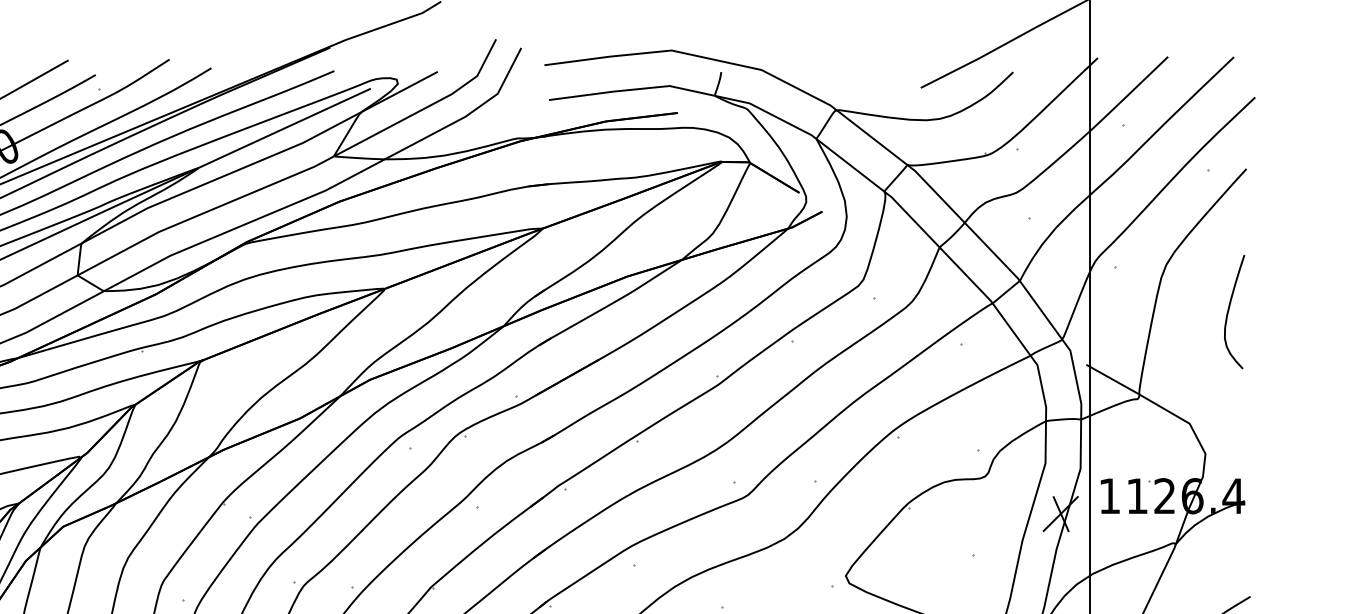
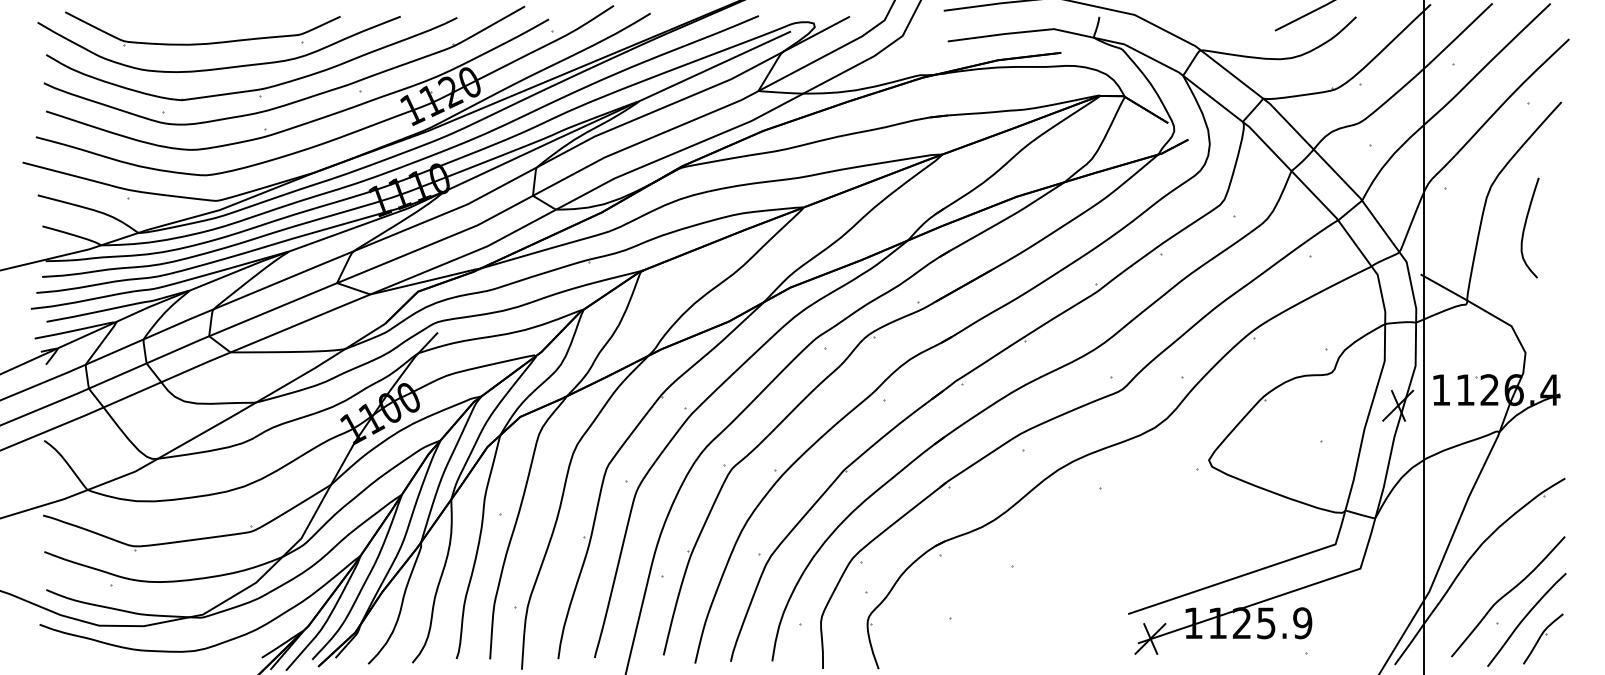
curve: (1229, 311) -> (1525, 227), moved

